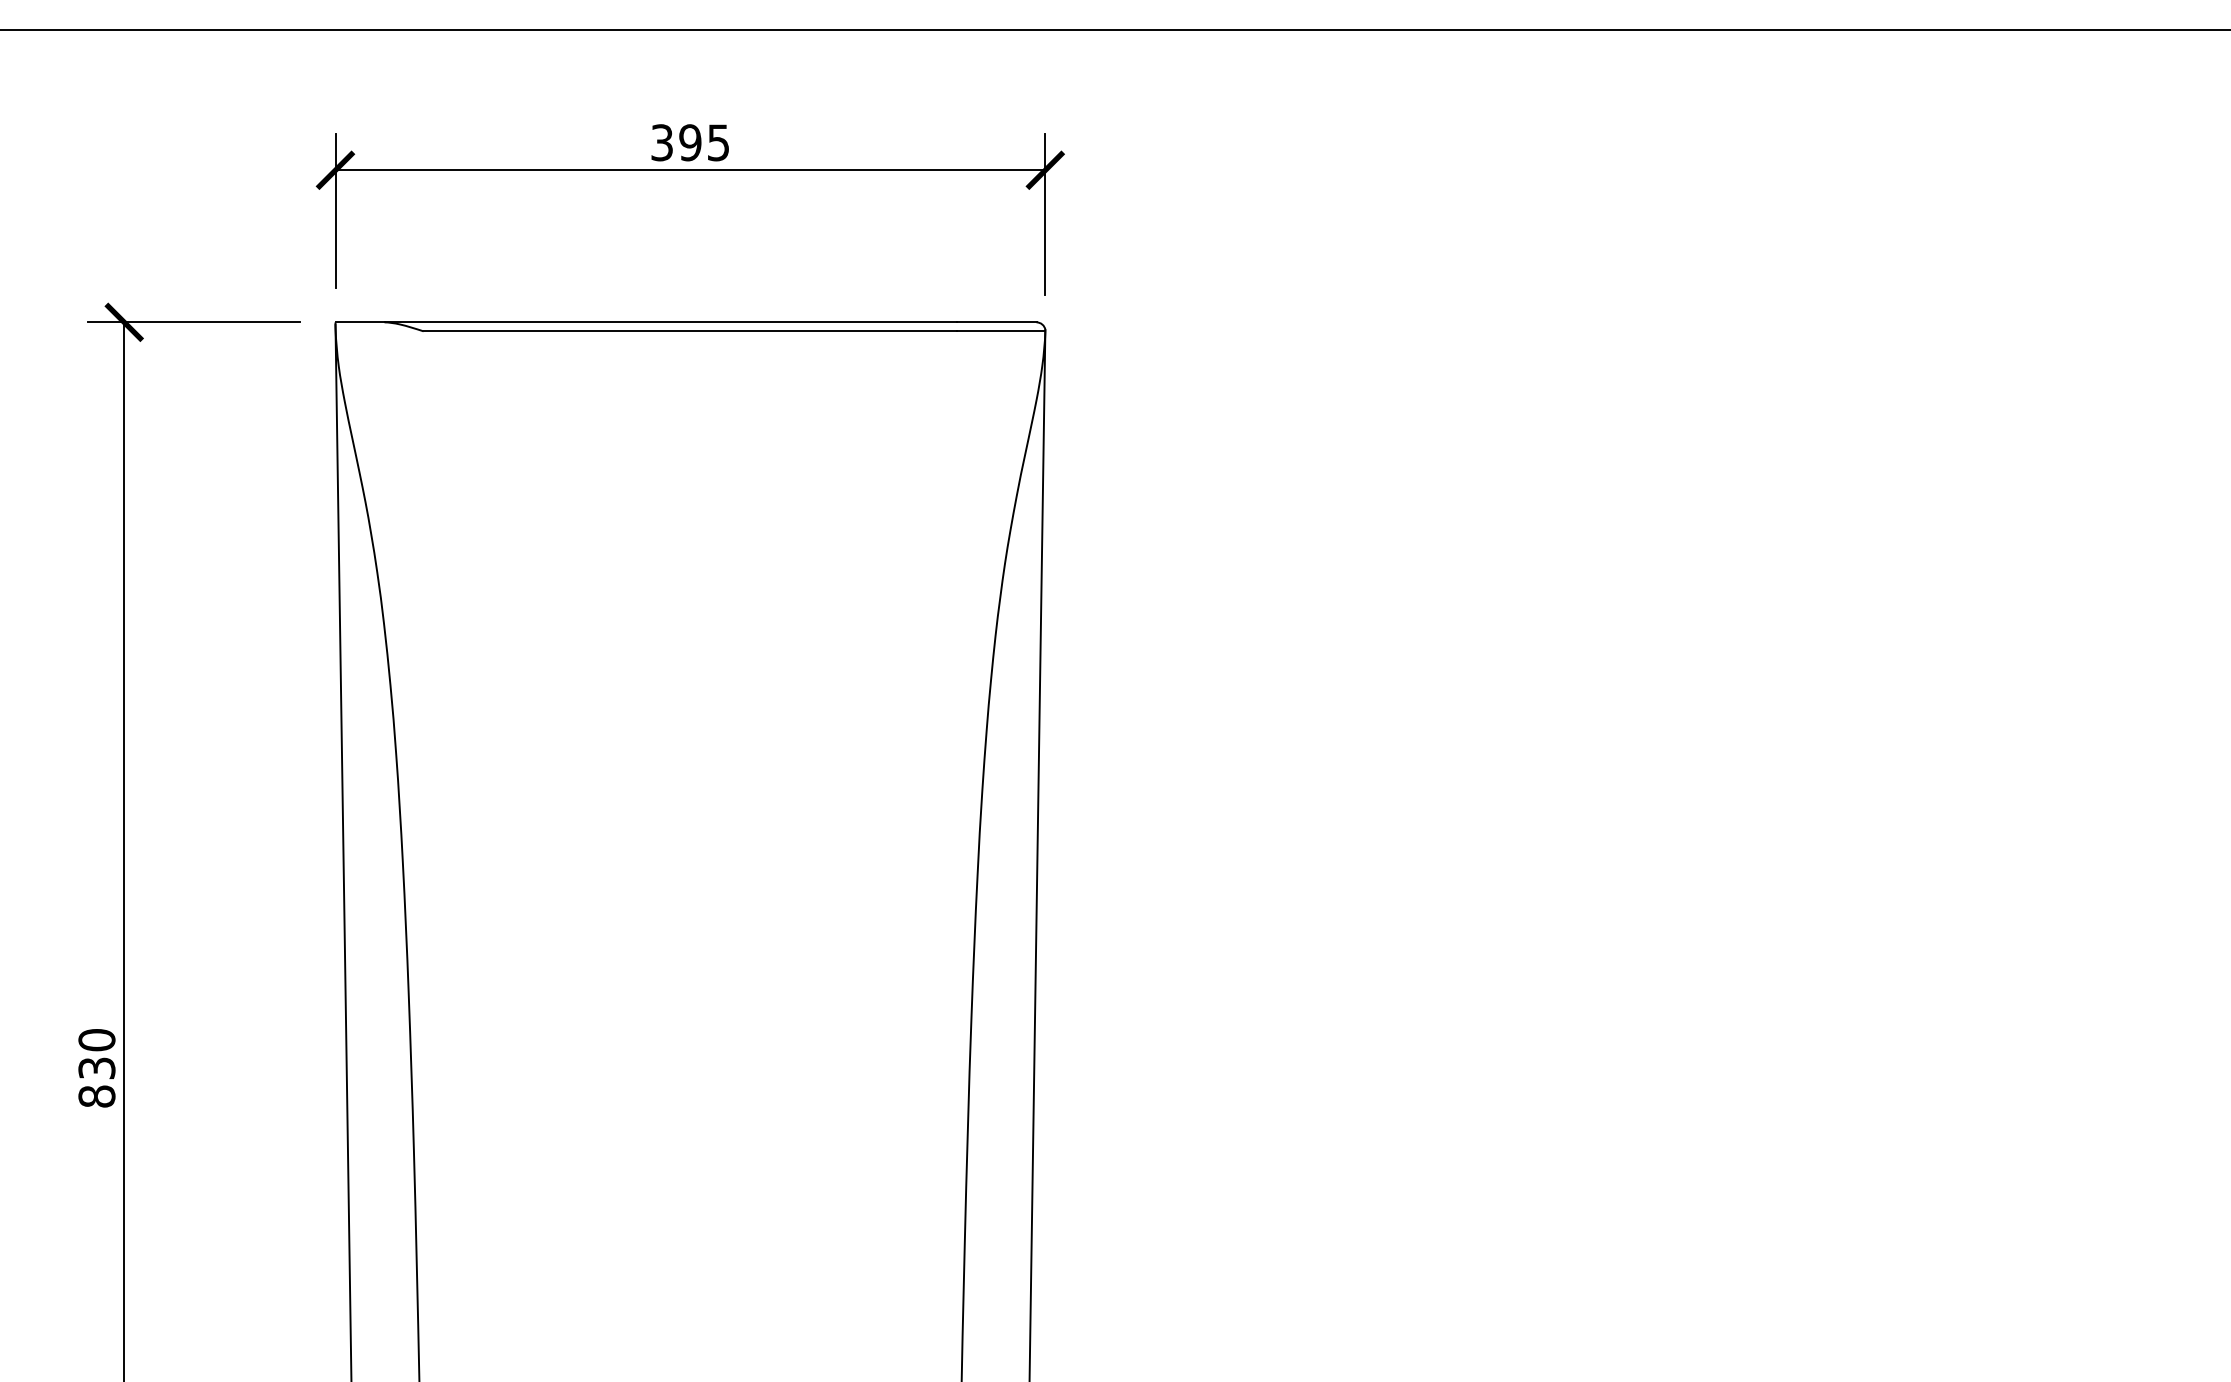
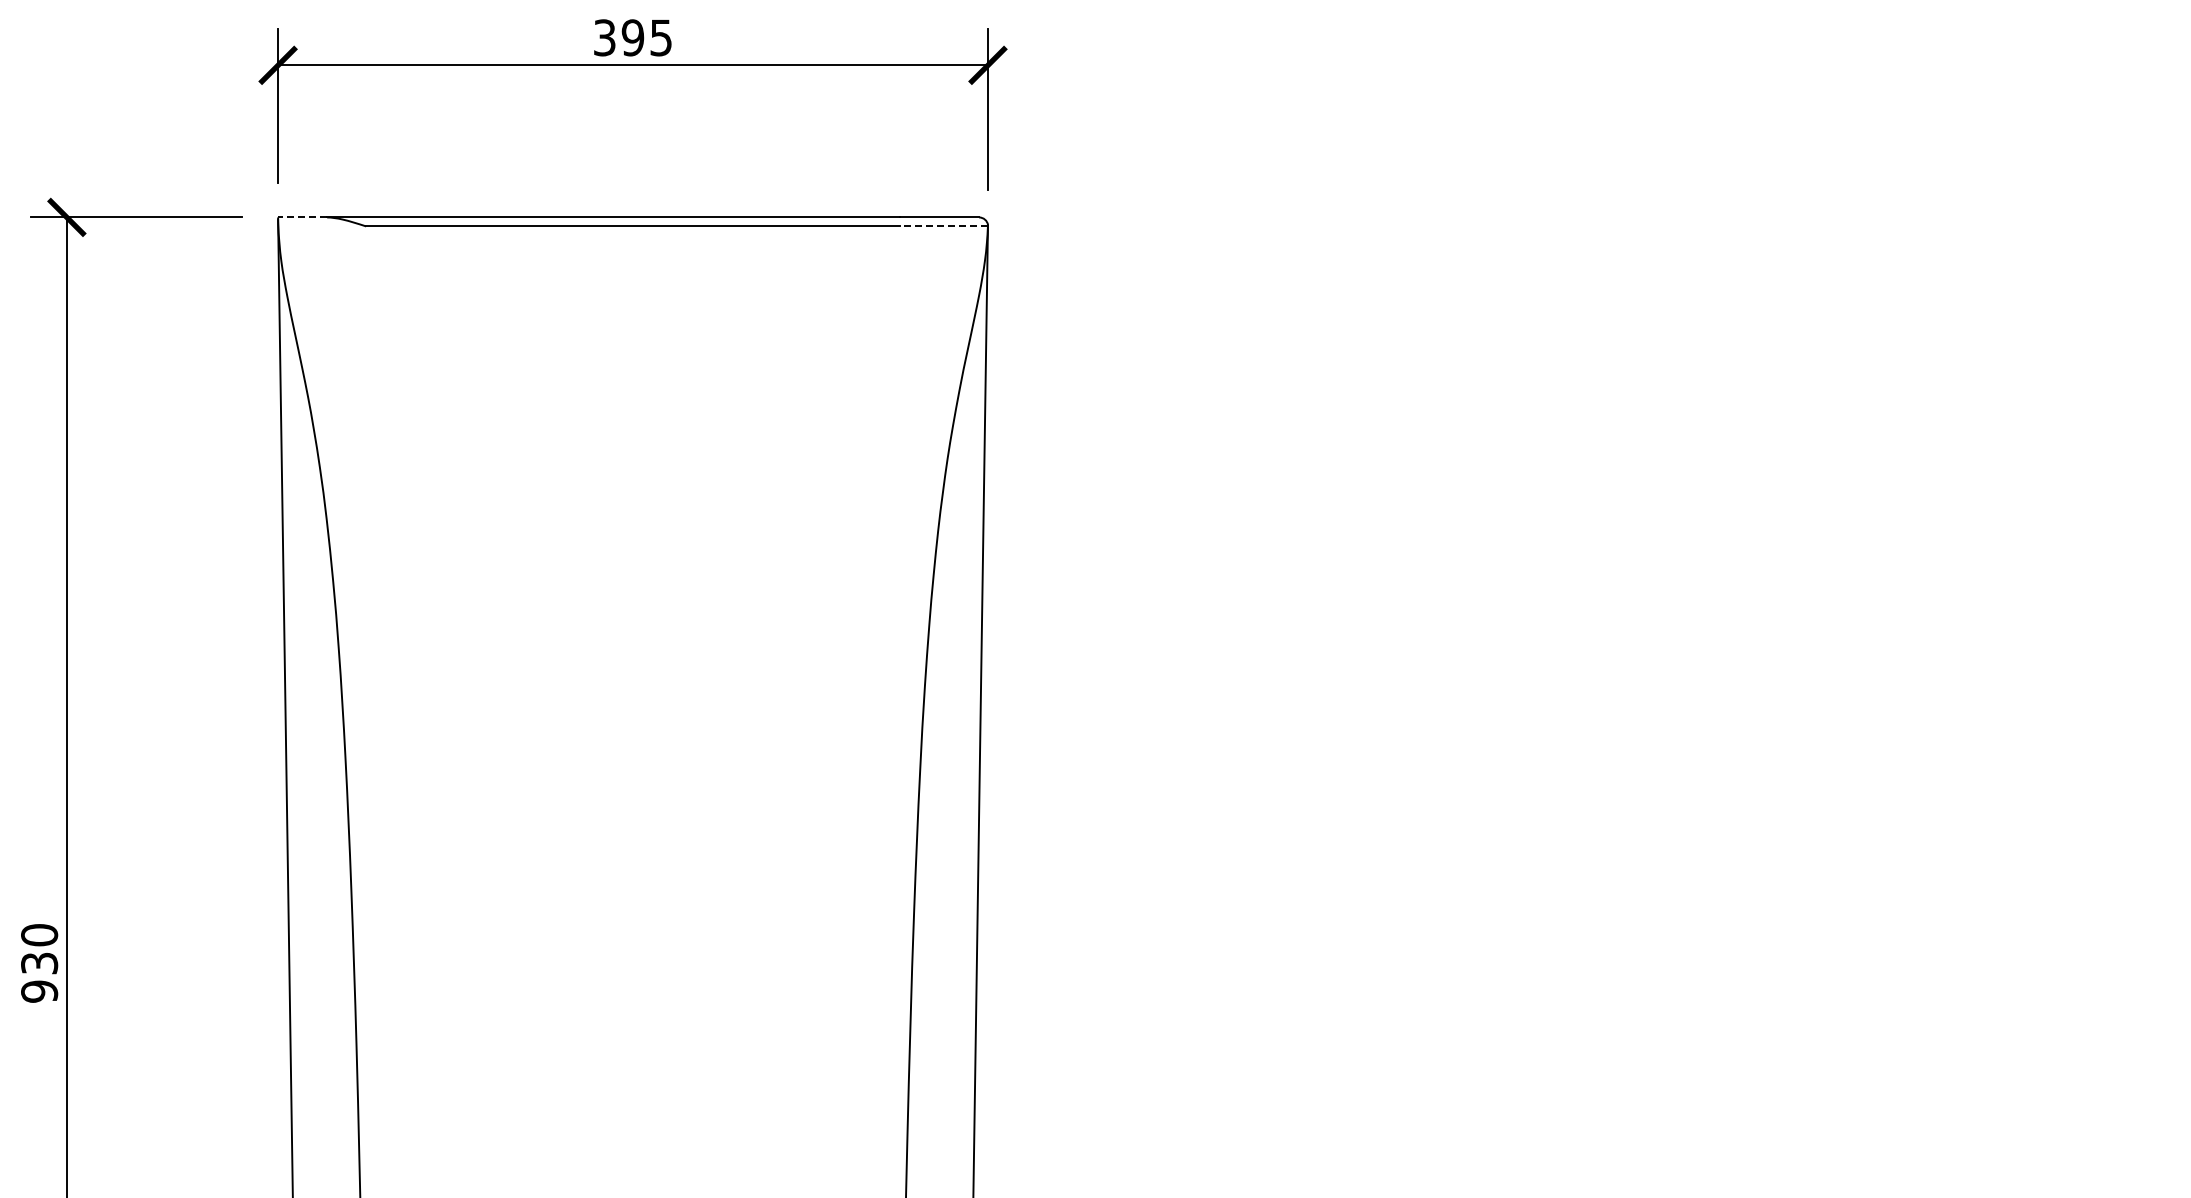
line: (360, 322) -> (303, 217), solid -> dashed
line: (1000, 331) -> (943, 226), solid -> dashed
text: (96, 1096) -> (39, 991), 830 -> 930

